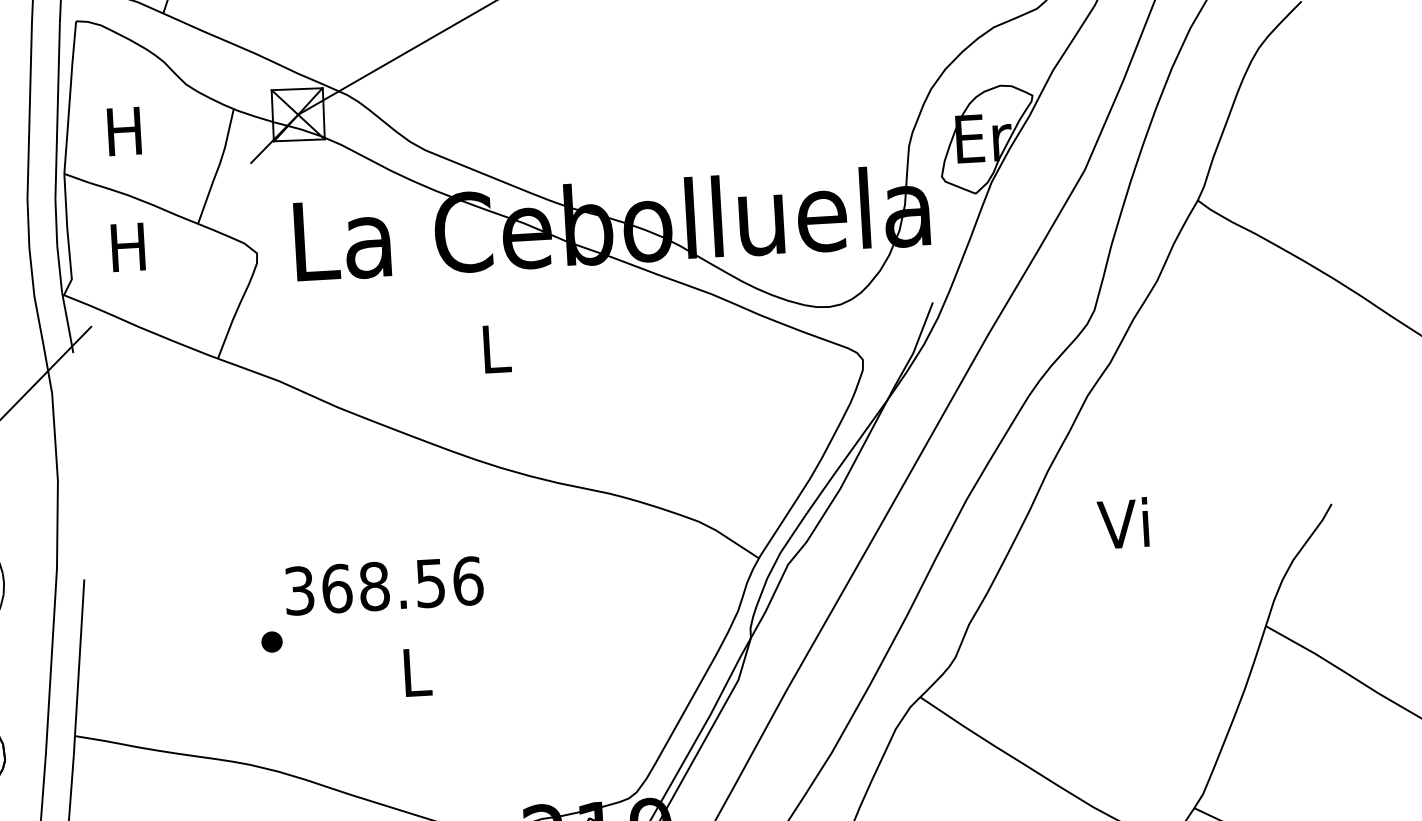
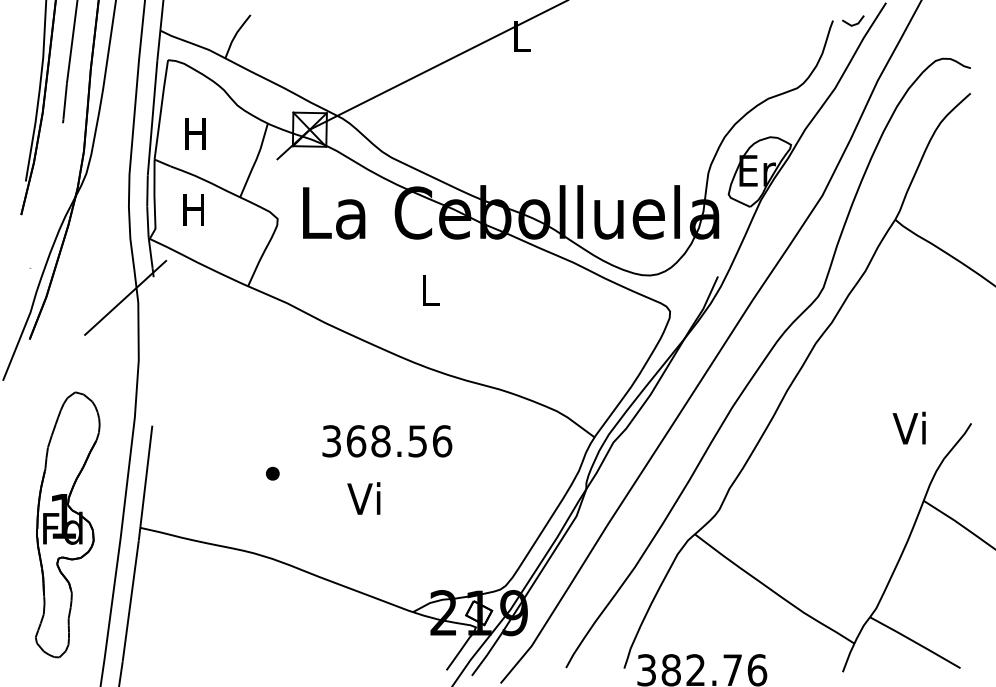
text: (1122, 522) -> (908, 427), moved
text: (384, 586) -> (387, 441), moved
text: (412, 671) -> (363, 498), L -> Vi

